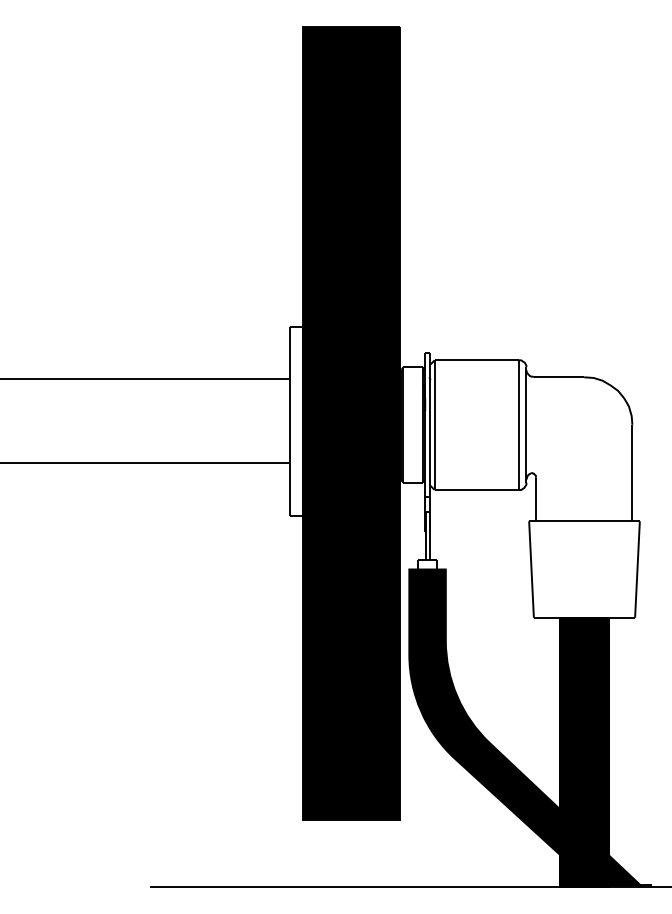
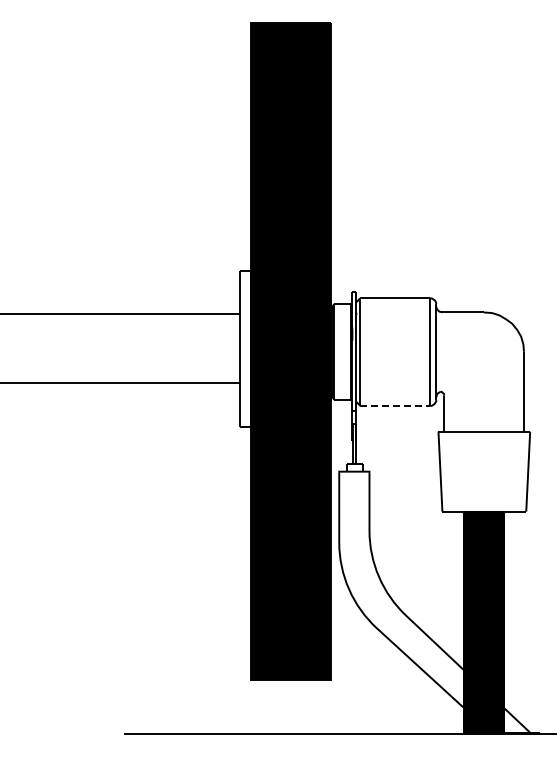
line: (477, 489) -> (395, 405), solid -> dashed
fill: (524, 727) -> (434, 602), removed

